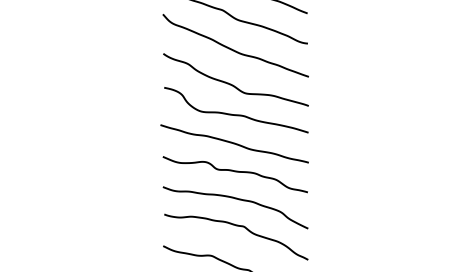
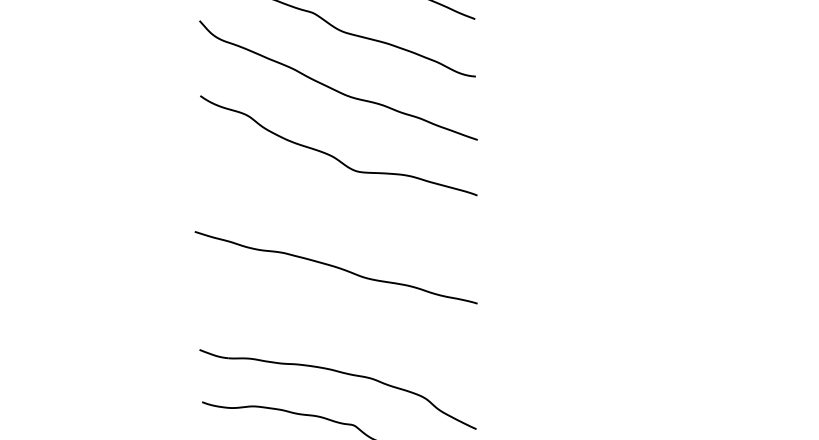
curve: (236, 114) -> (339, 211), removed
curve: (234, 172) -> (335, 322), removed

